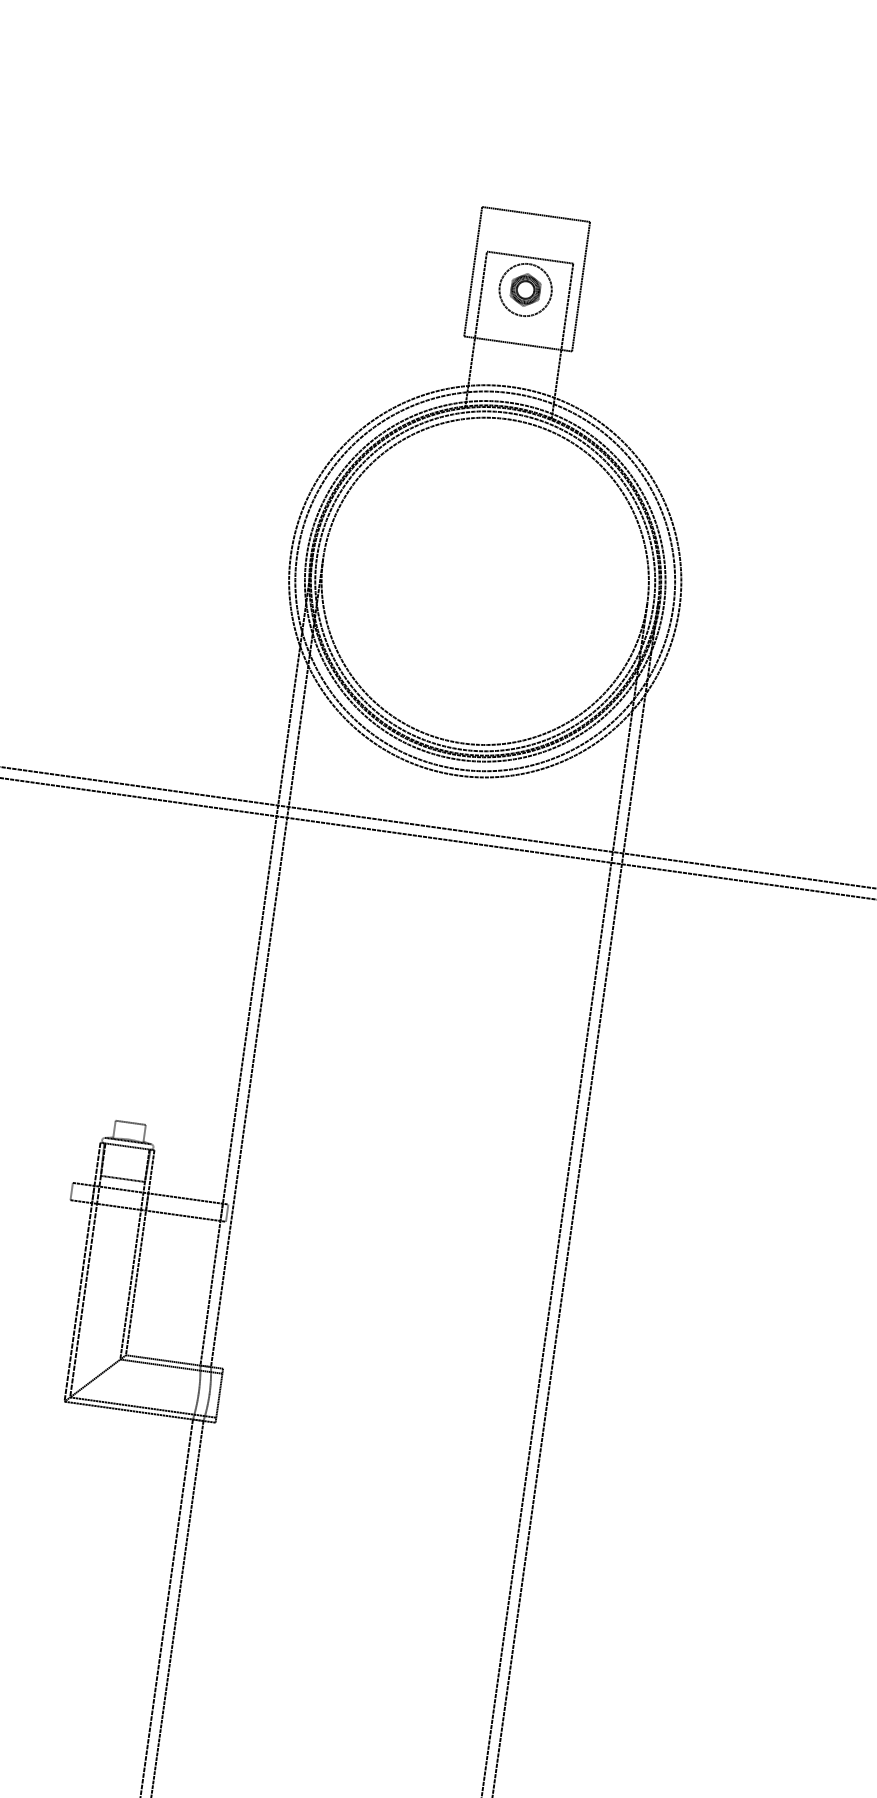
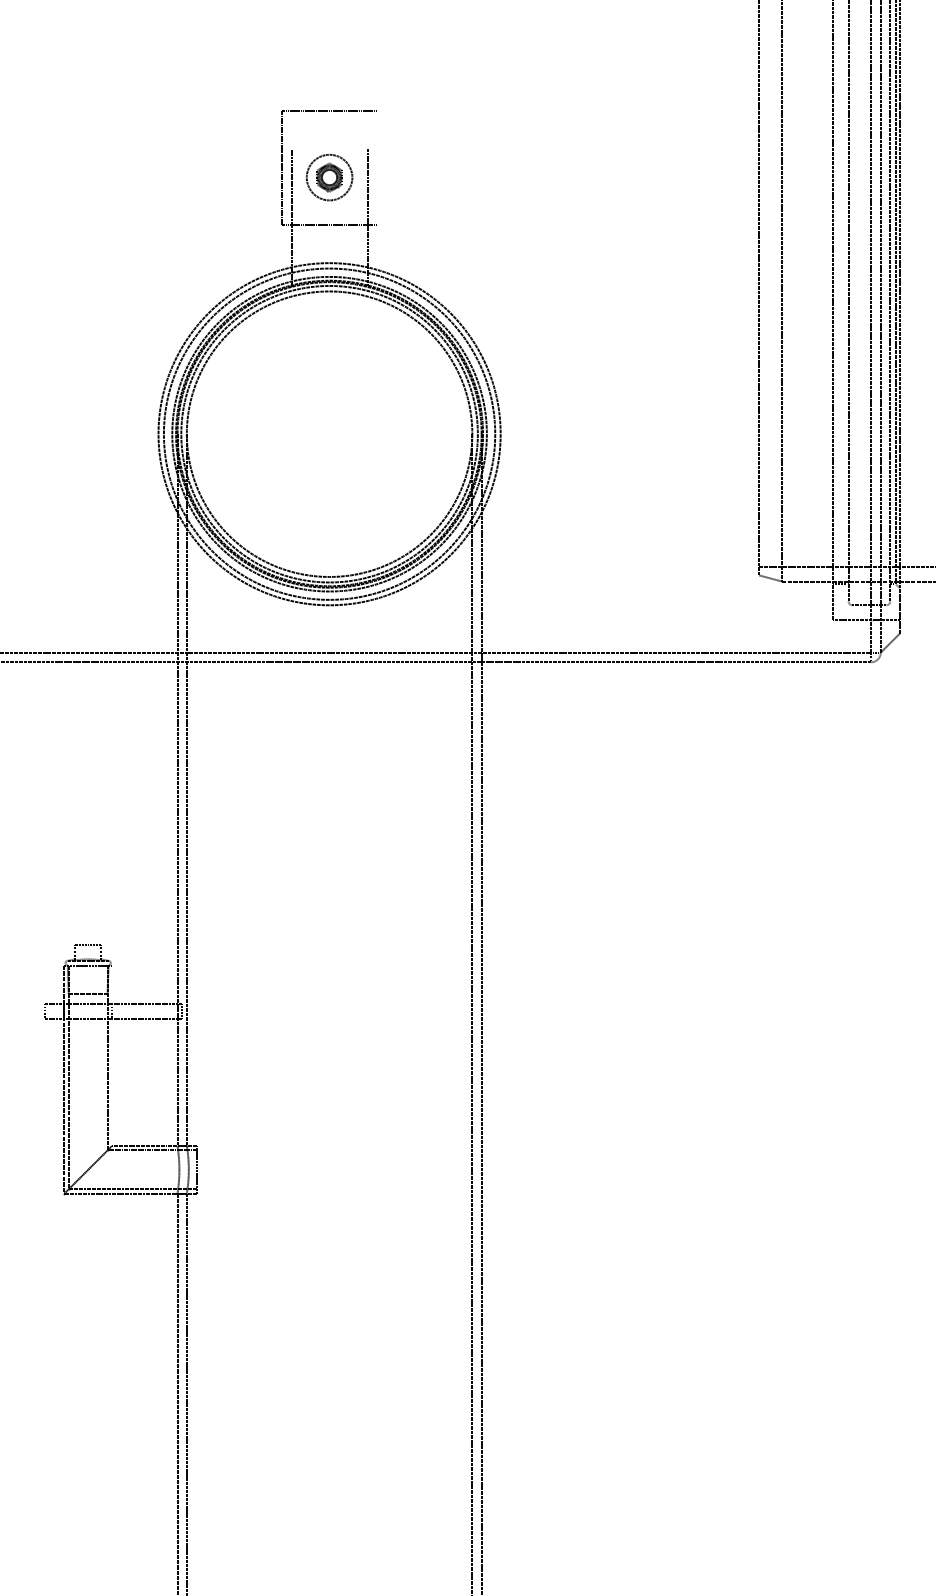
line: (529, 258) -> (329, 149), removed
line: (581, 287) -> (377, 168), removed
line: (139, 1252) -> (111, 1055), removed

